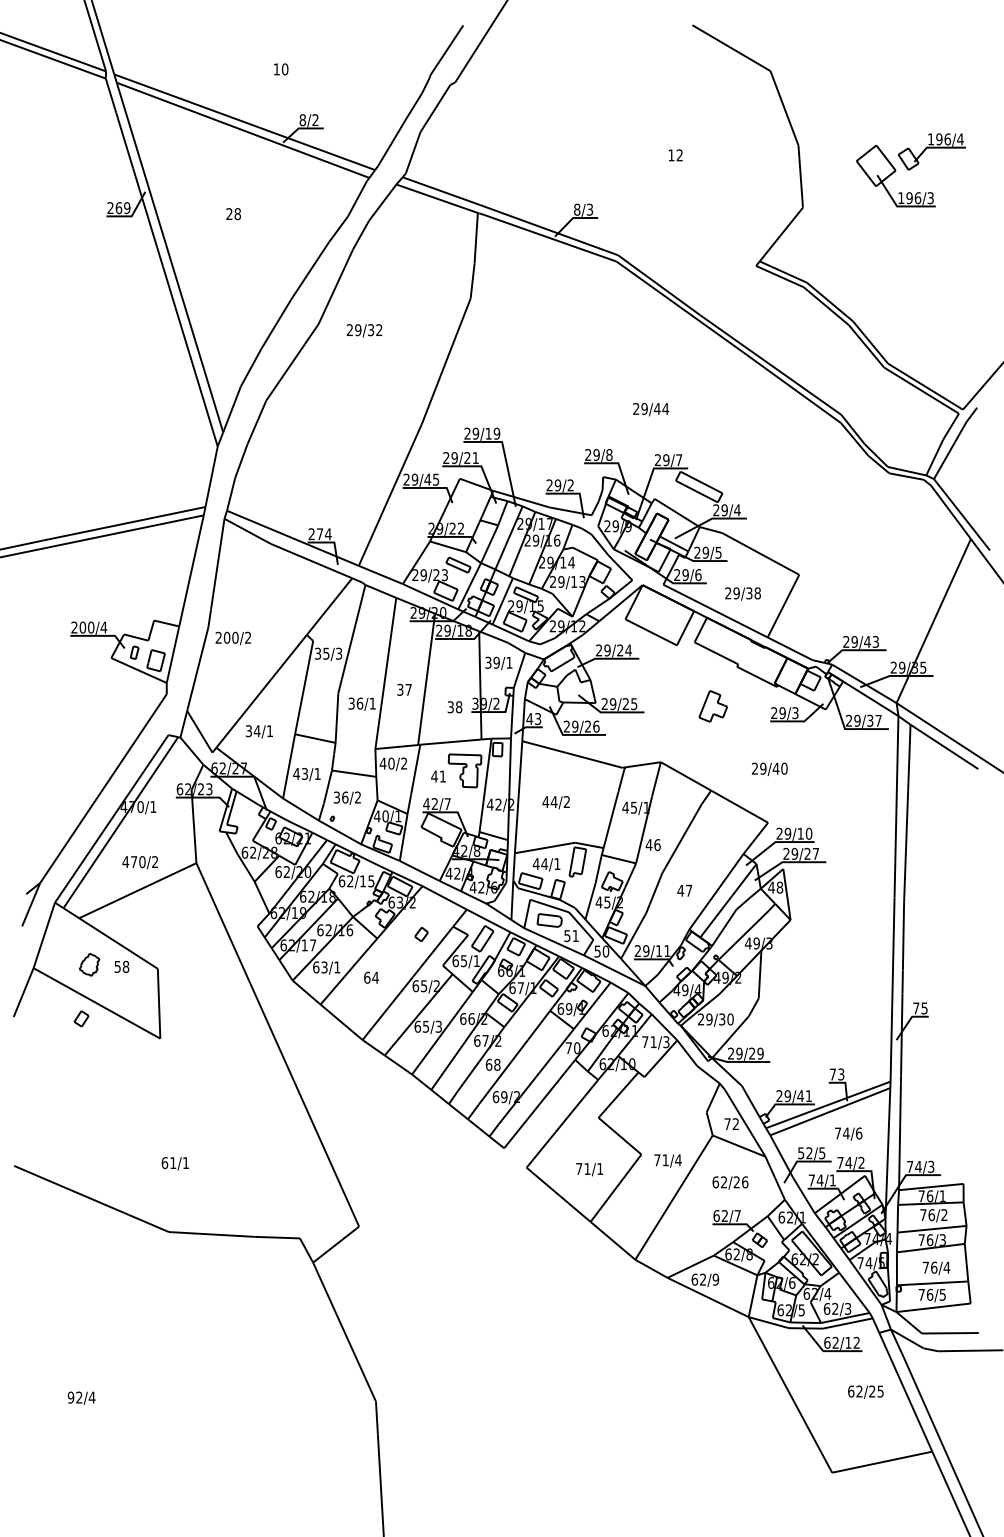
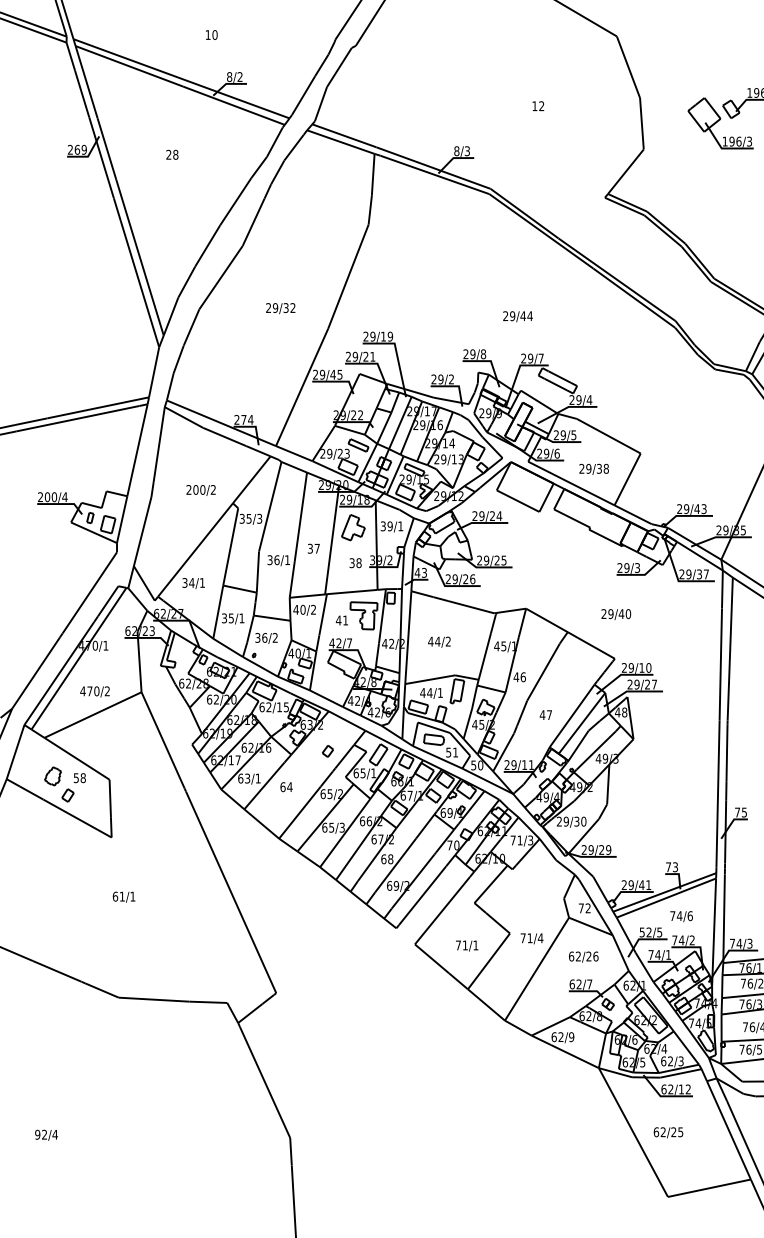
text: (364, 330) -> (280, 308), moved
text: (232, 638) -> (200, 490), moved
part: (712, 706) -> (352, 527), moved
text: (300, 773) -> (227, 618), 43/1 -> 35/1
part: (81, 1018) -> (67, 795), moved
text: (174, 1163) -> (123, 897), moved
text: (865, 1391) -> (668, 1132), moved

